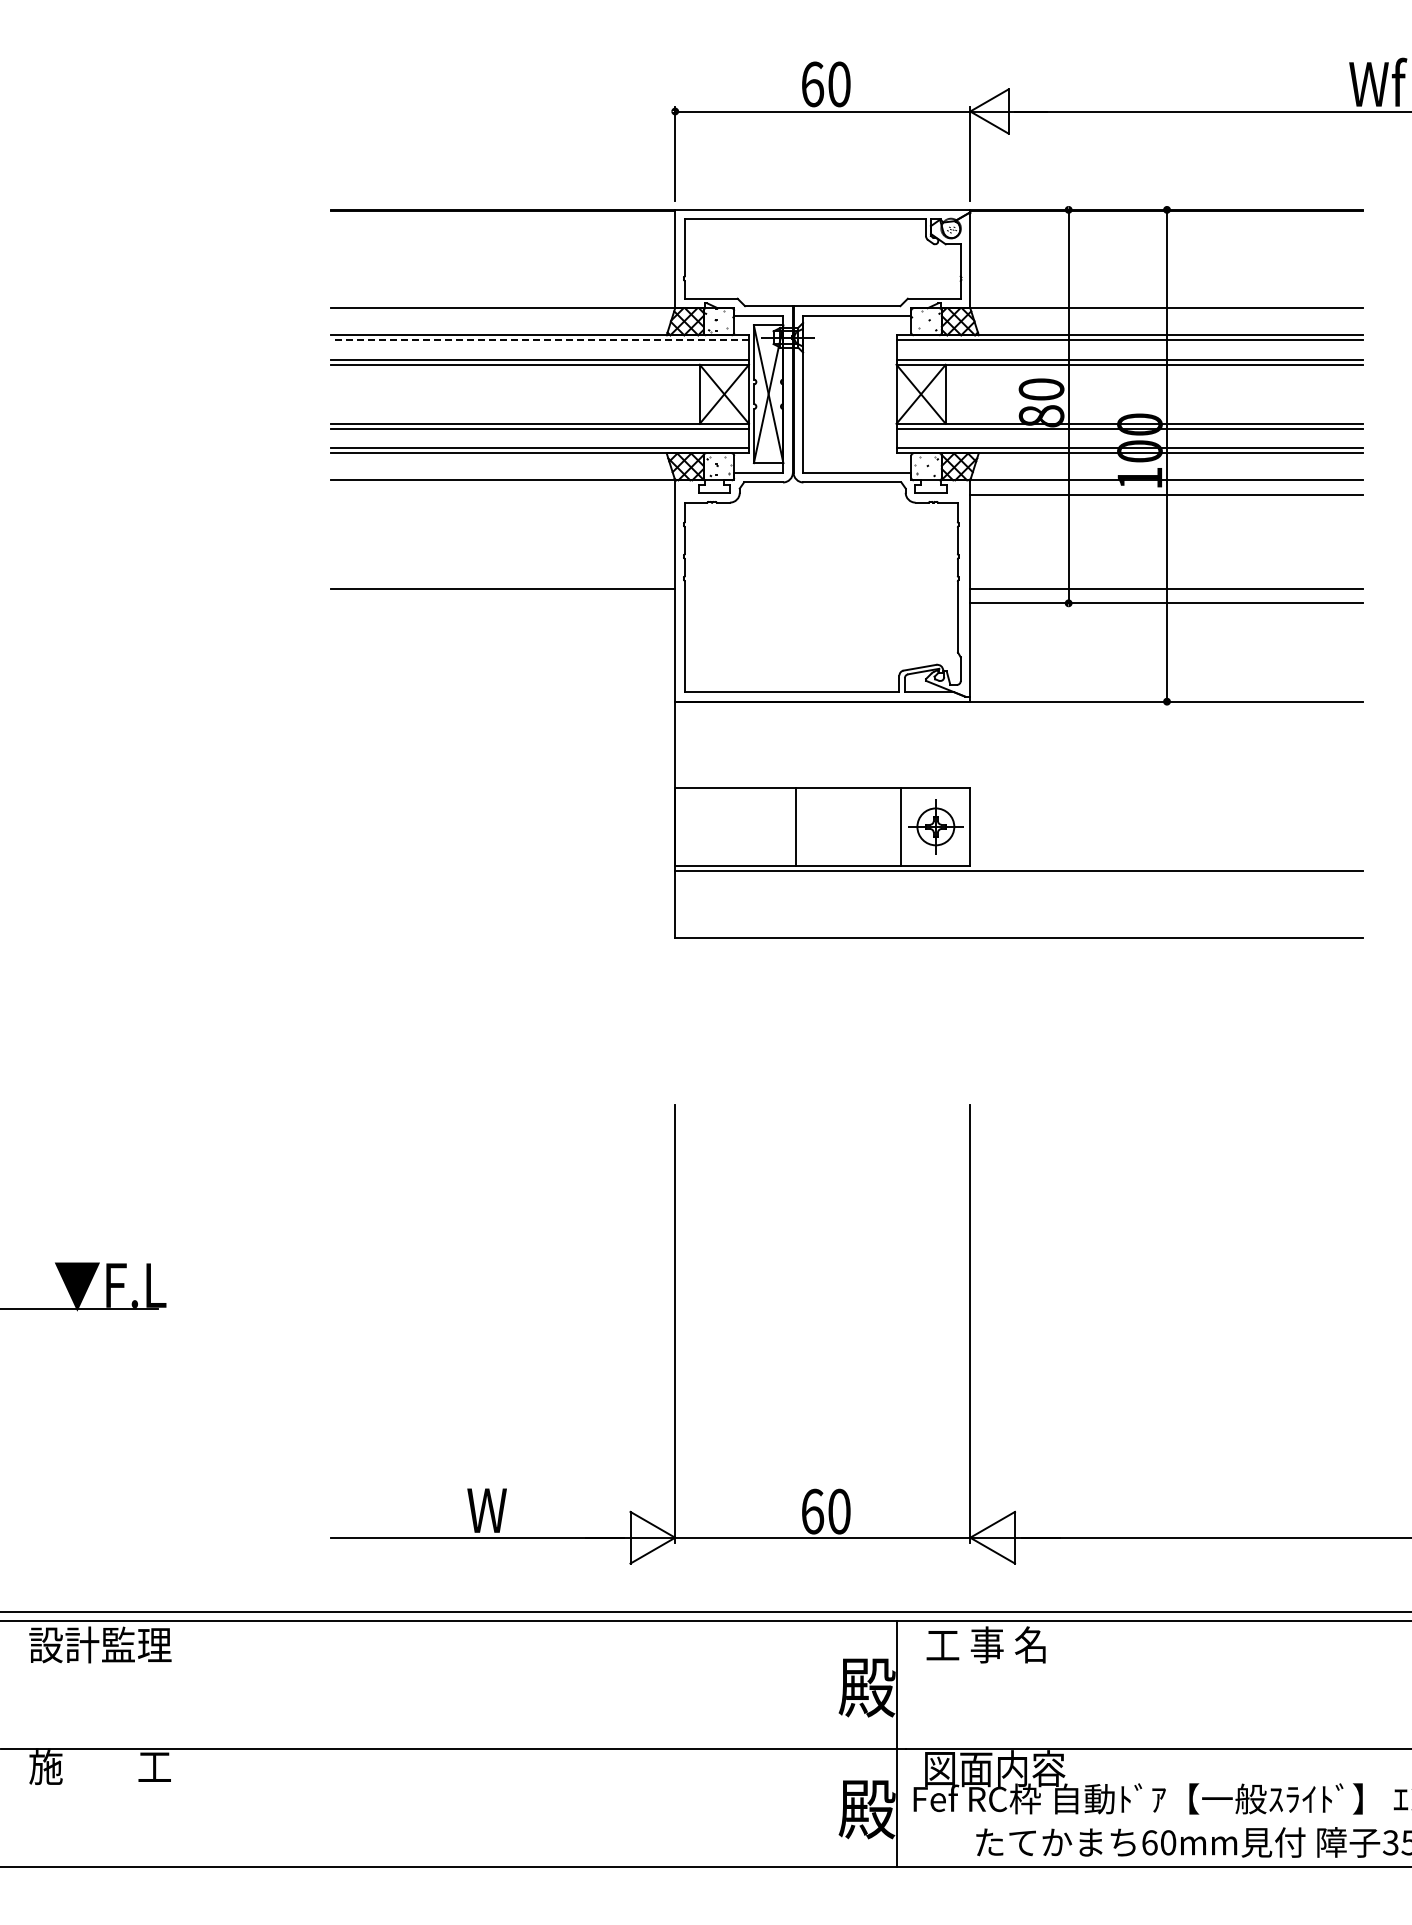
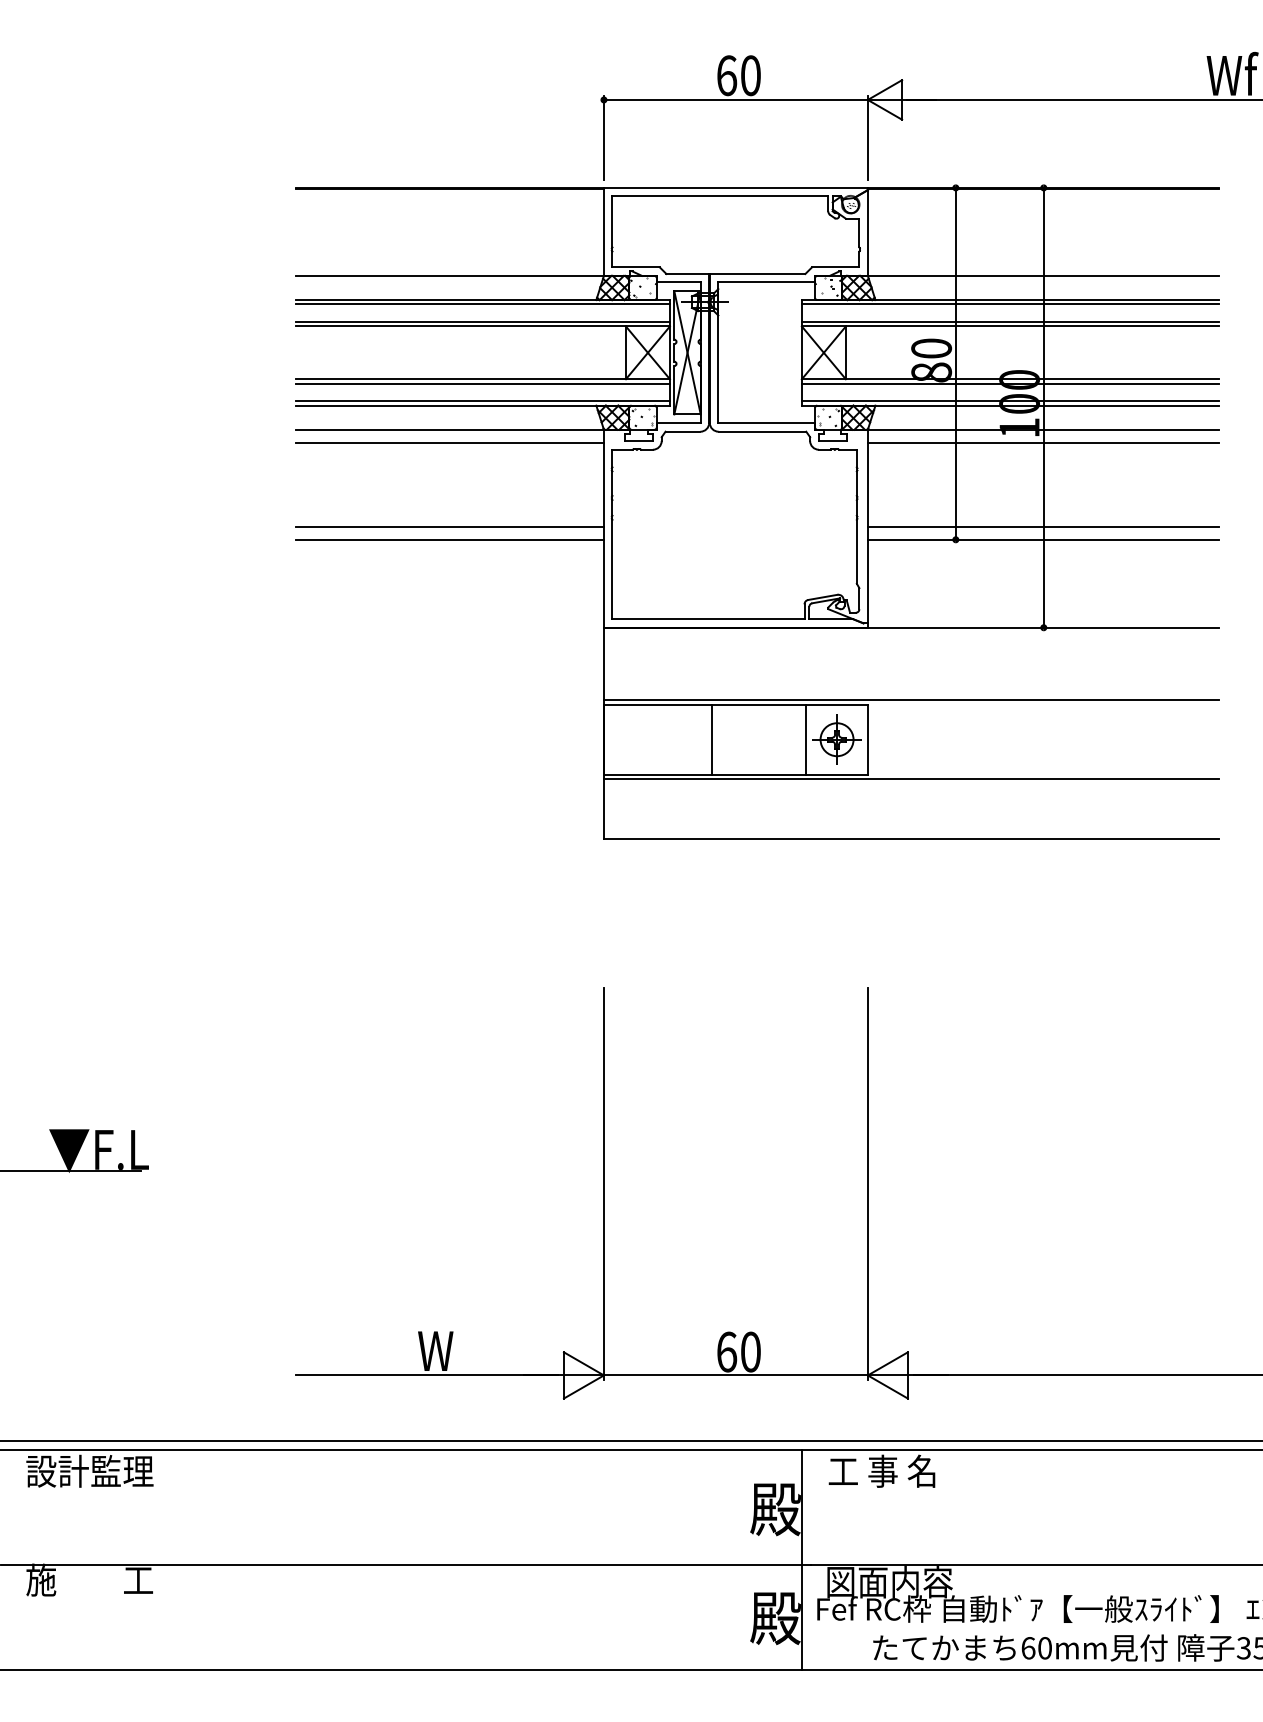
line: (539, 340) -> (482, 304), dashed -> solid
line: (502, 495) -> (449, 443), added
line: (502, 603) -> (449, 539), added
line: (1018, 782) -> (910, 700), added

